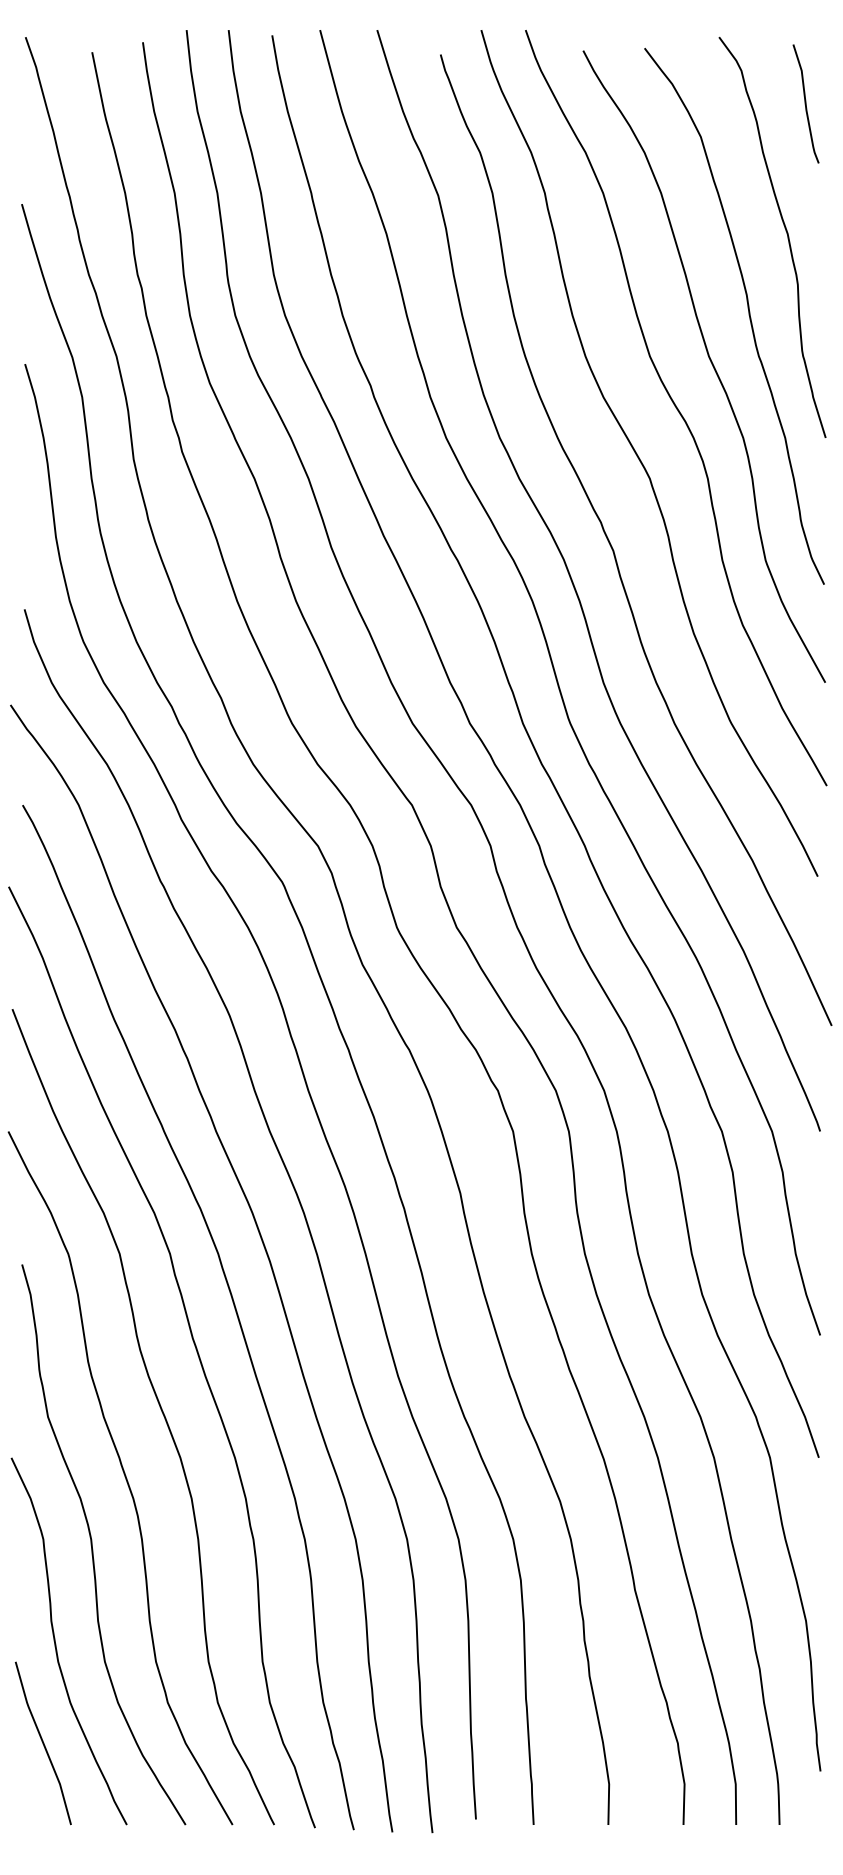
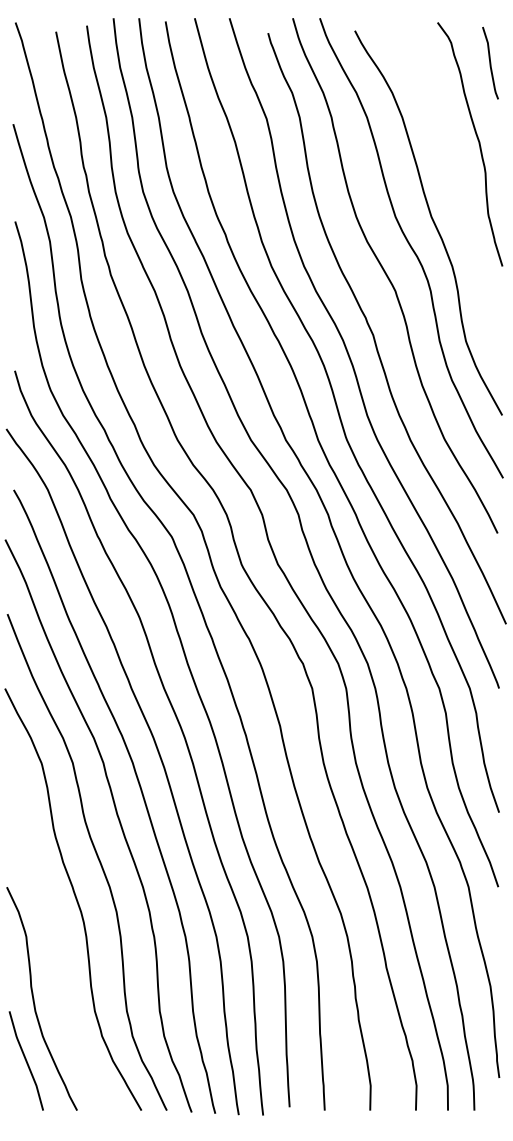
curve: (746, 309) -> (454, 188), removed
curve: (92, 1543) -> (56, 939), removed

